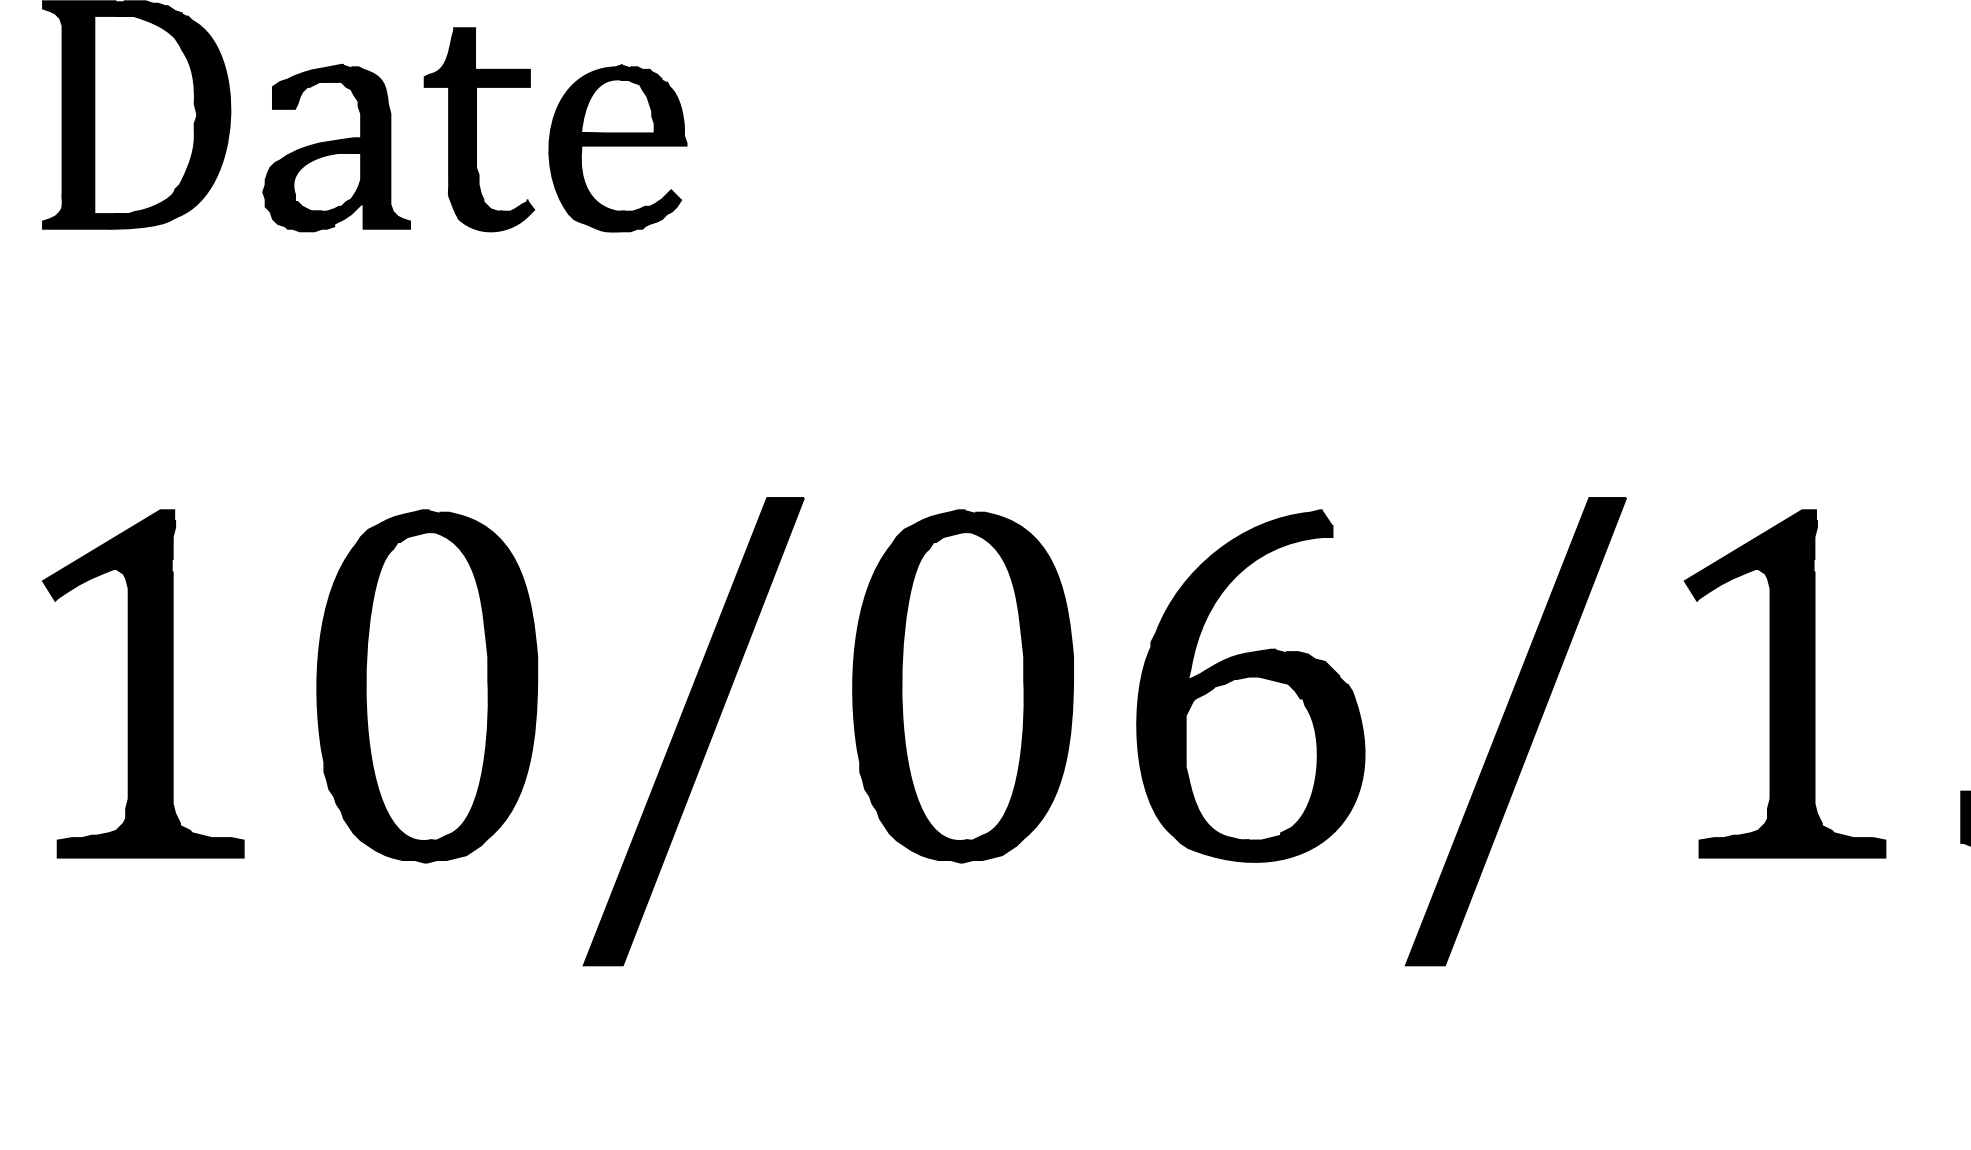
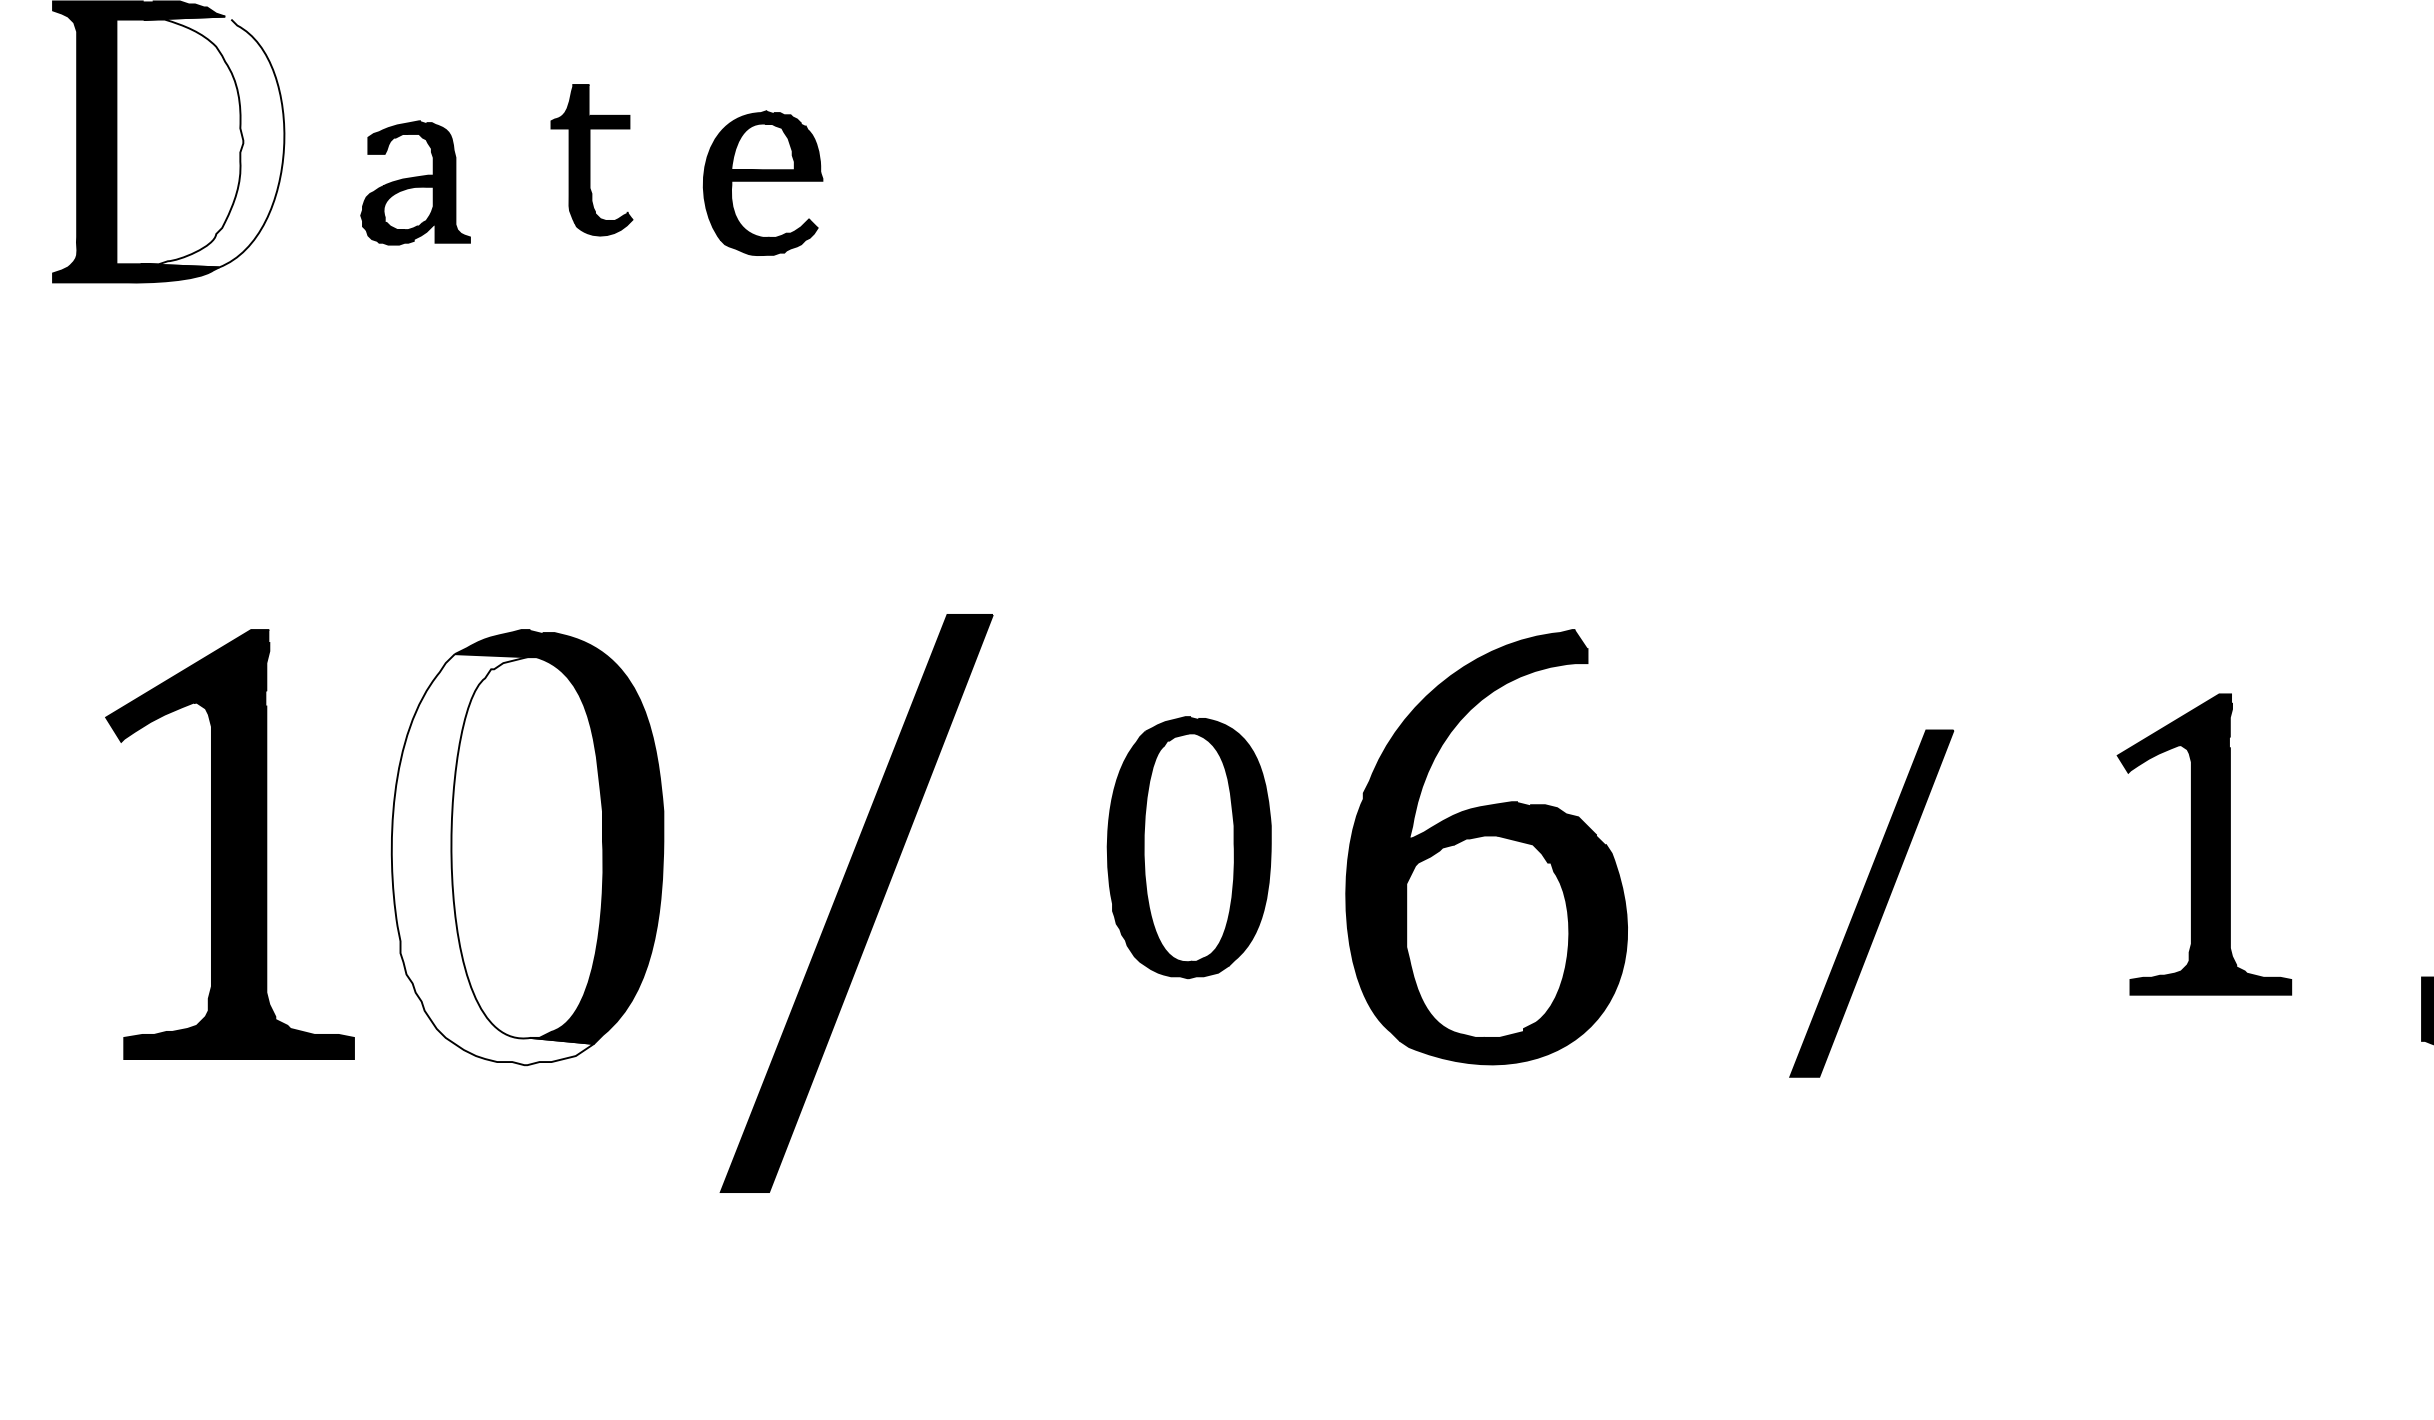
fill: (171, 114) -> (211, 141), removed
part: (479, 129) -> (592, 159), size x0.6
part: (336, 148) -> (415, 183), size x0.6
part: (617, 148) -> (762, 183), size x0.7
part: (143, 683) -> (230, 843), moved
part: (1784, 683) -> (2203, 843), size x0.7
part: (1250, 685) -> (1486, 846), moved
part: (962, 686) -> (1188, 847), size x0.6
fill: (399, 695) -> (493, 858), removed
part: (1515, 731) -> (1871, 903), size x0.6

